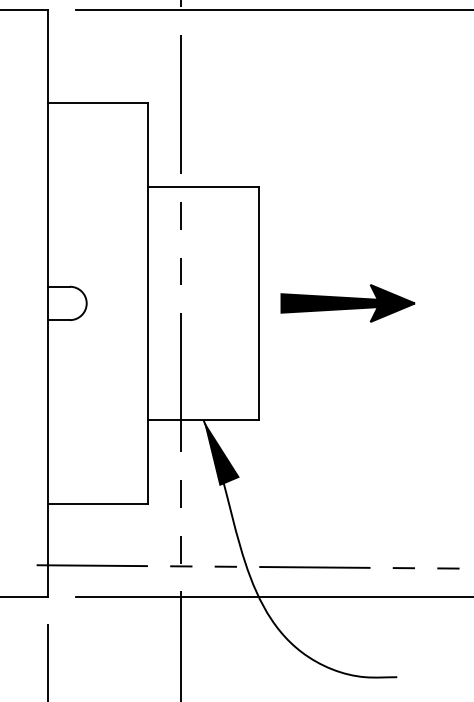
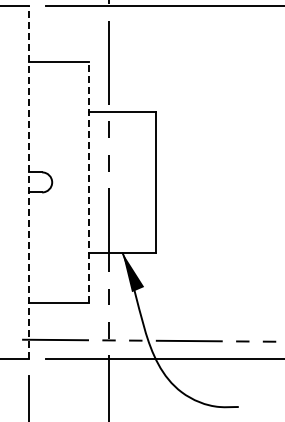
line: (47, 301) -> (28, 181), solid -> dashed
line: (147, 301) -> (88, 181), solid -> dashed
part: (346, 303) -> (208, 182), removed

